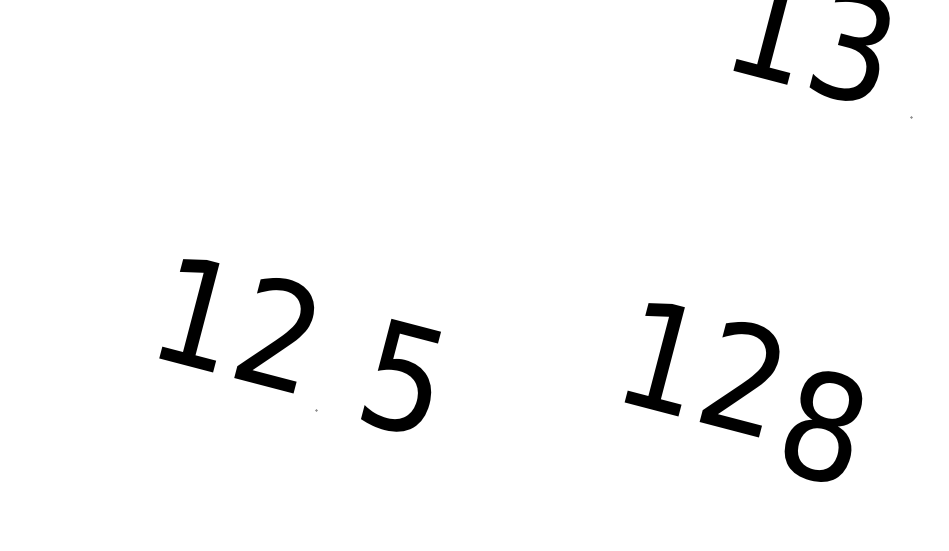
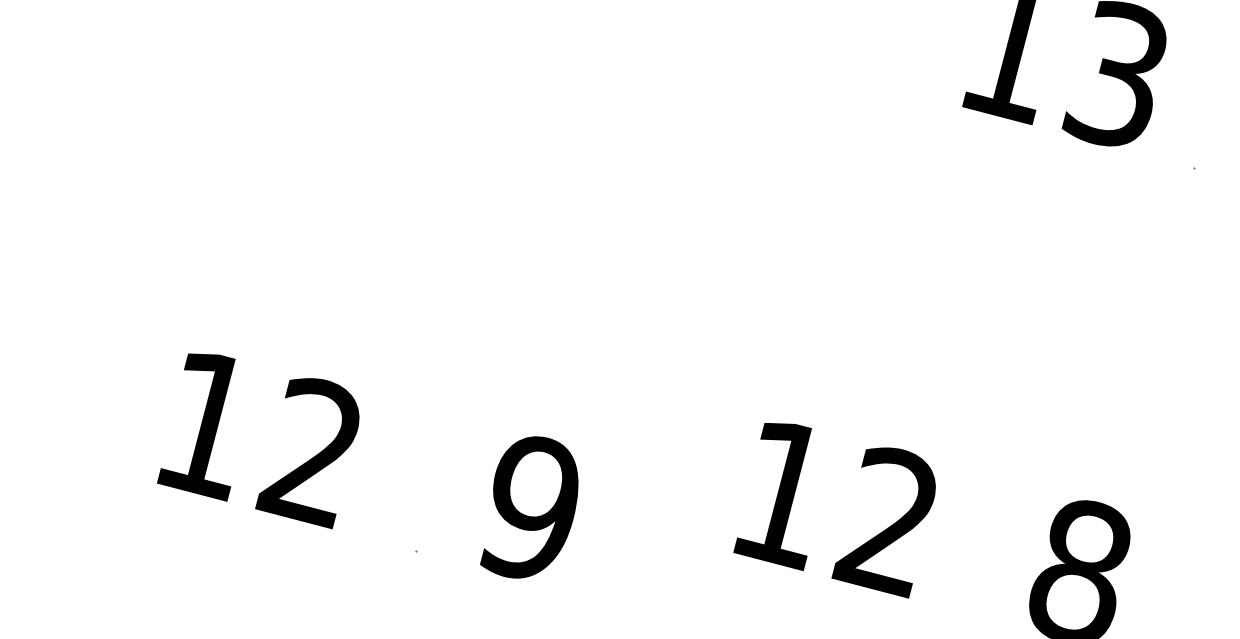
text: (236, 326) -> (257, 441), moved
text: (701, 370) -> (833, 511), moved
text: (400, 374) -> (526, 504), 5 -> 9

